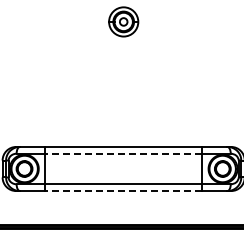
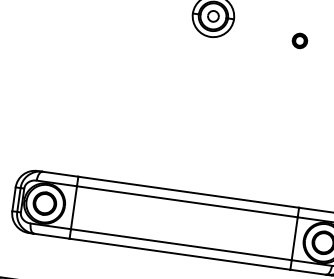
part: (186, 30) -> (300, 40), added
line: (123, 153) -> (187, 201), dashed -> solid
line: (123, 191) -> (179, 254), dashed -> solid

